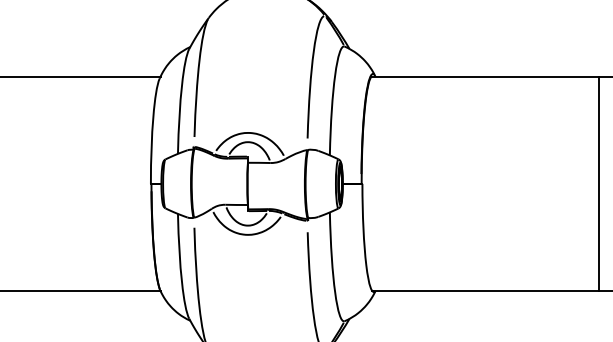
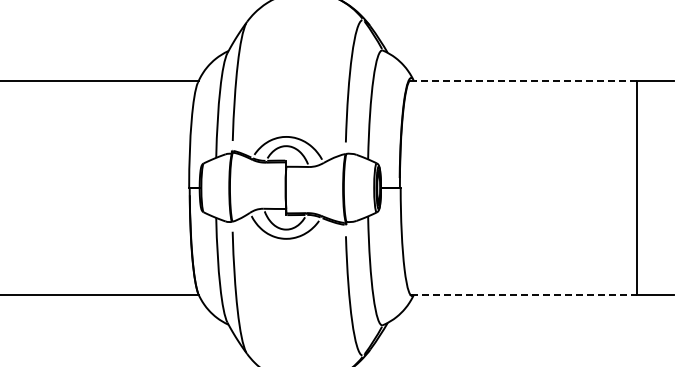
line: (485, 76) -> (523, 80), solid -> dashed
line: (486, 291) -> (524, 295), solid -> dashed

